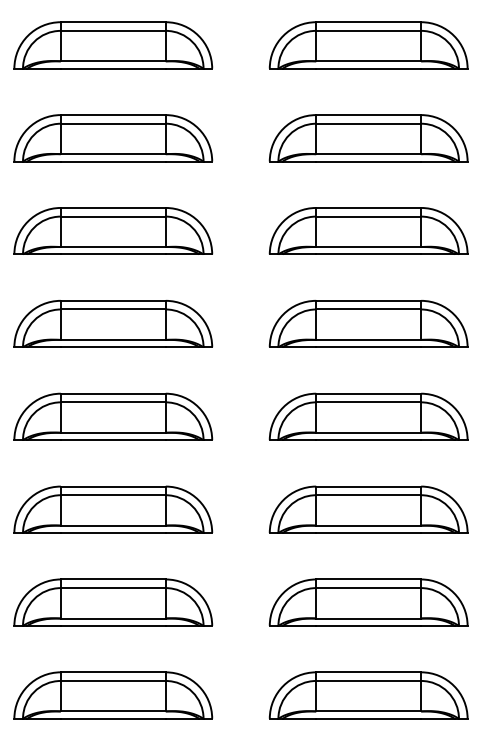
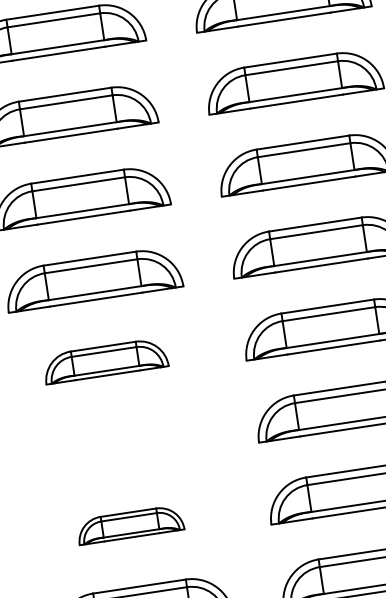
part: (113, 416) -> (105, 360), size x0.7
part: (113, 509) -> (117, 442), removed
part: (113, 602) -> (130, 524), size x0.6

